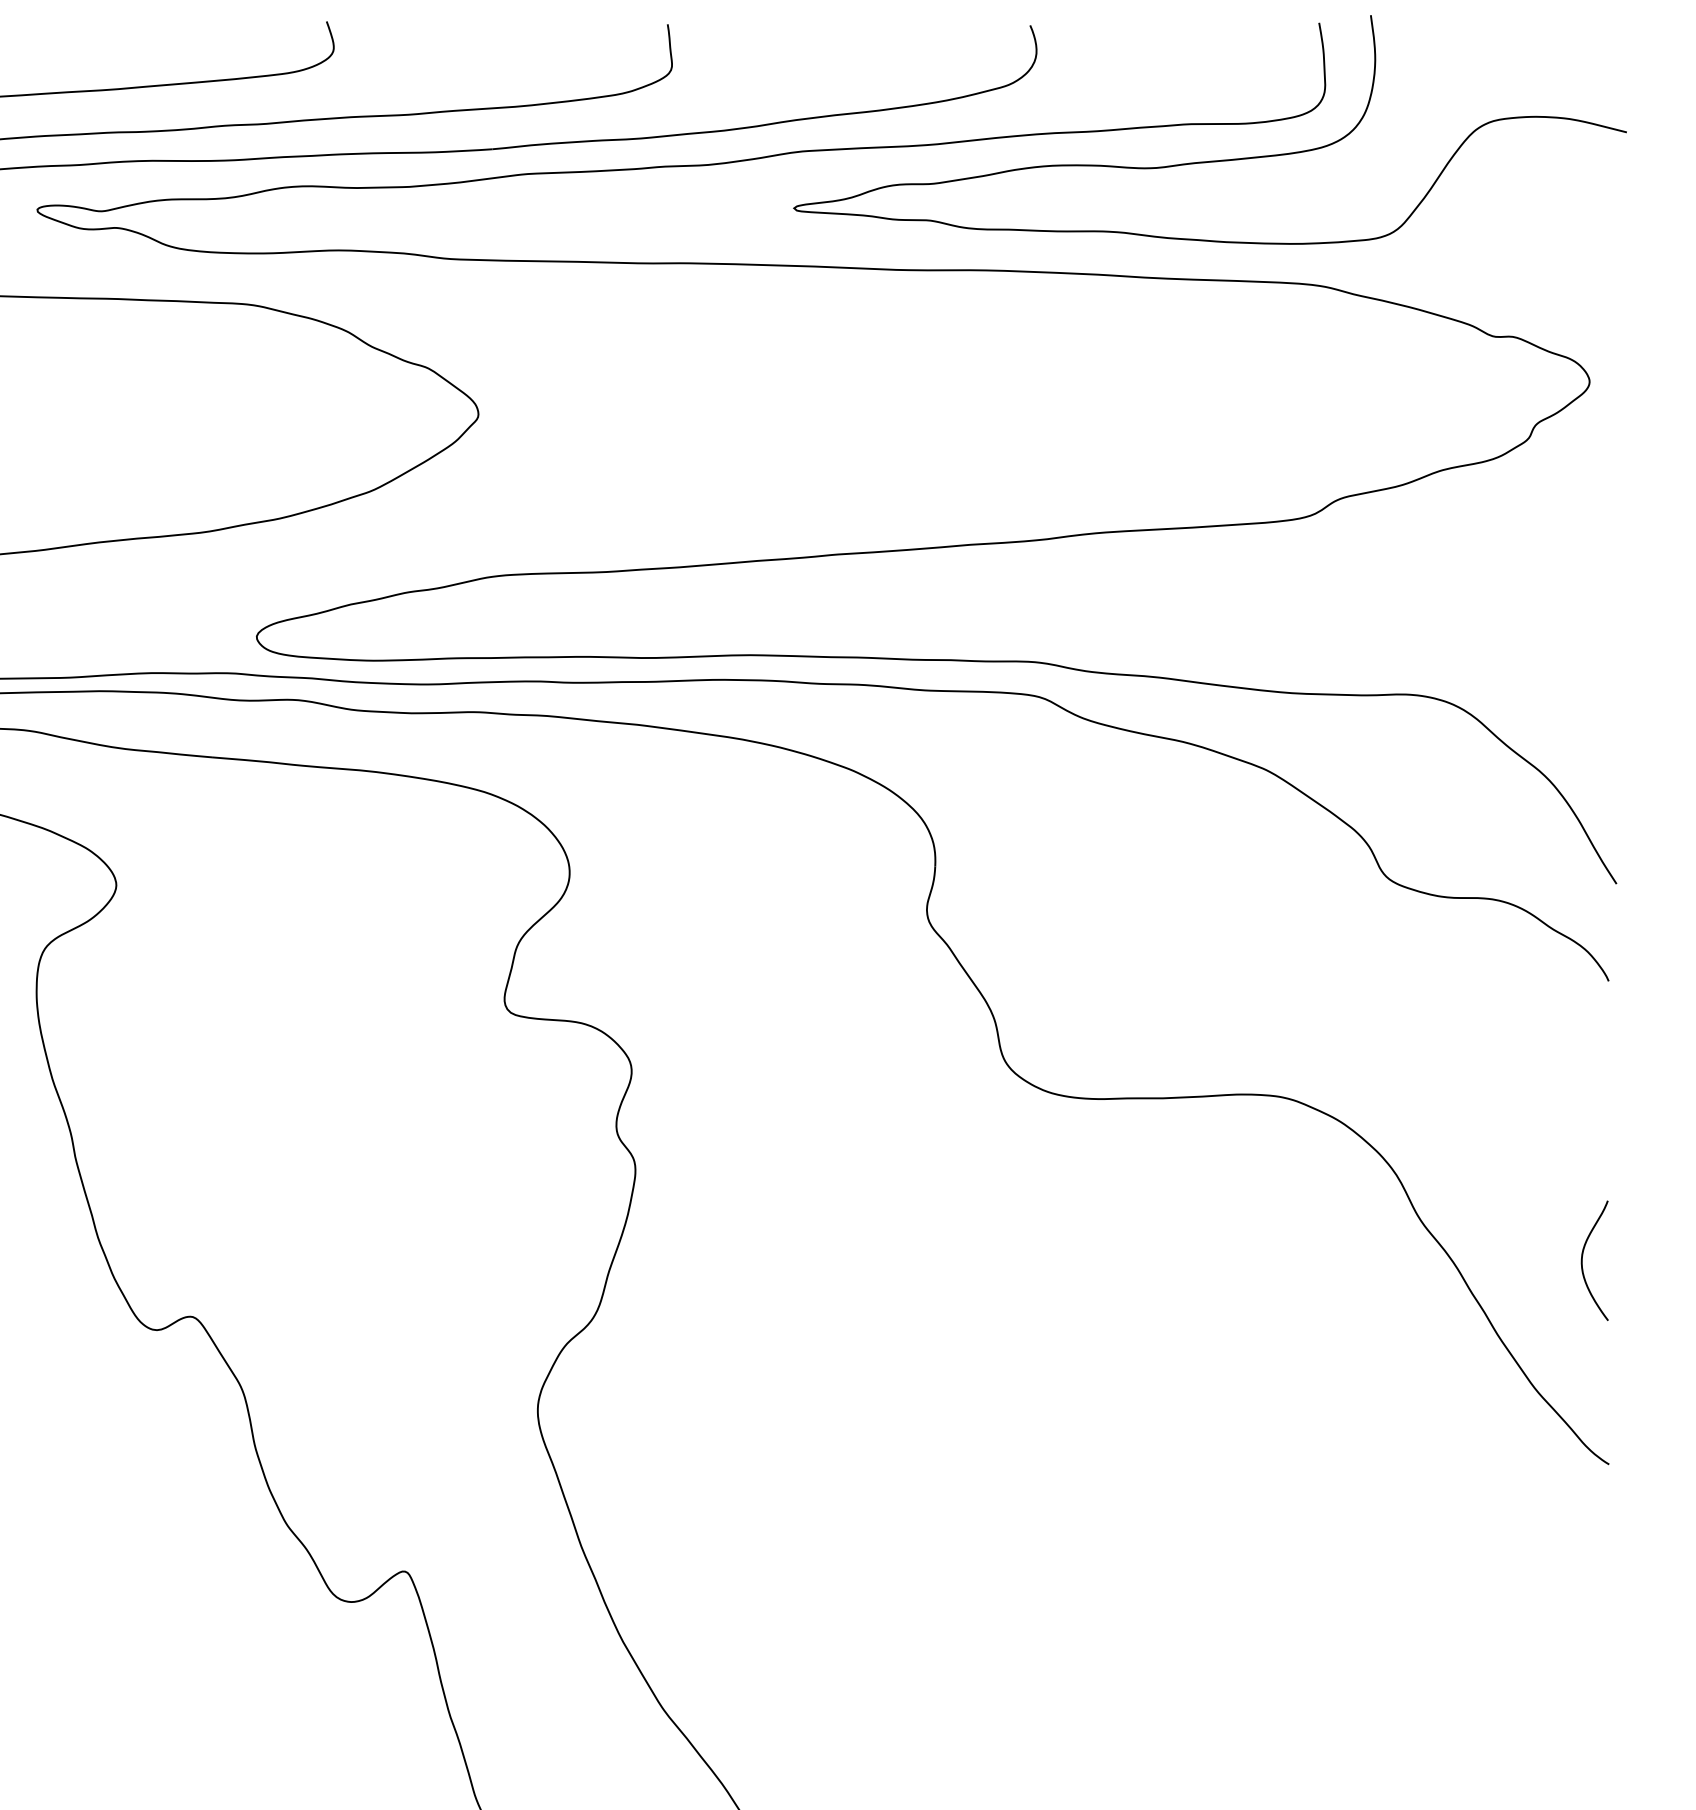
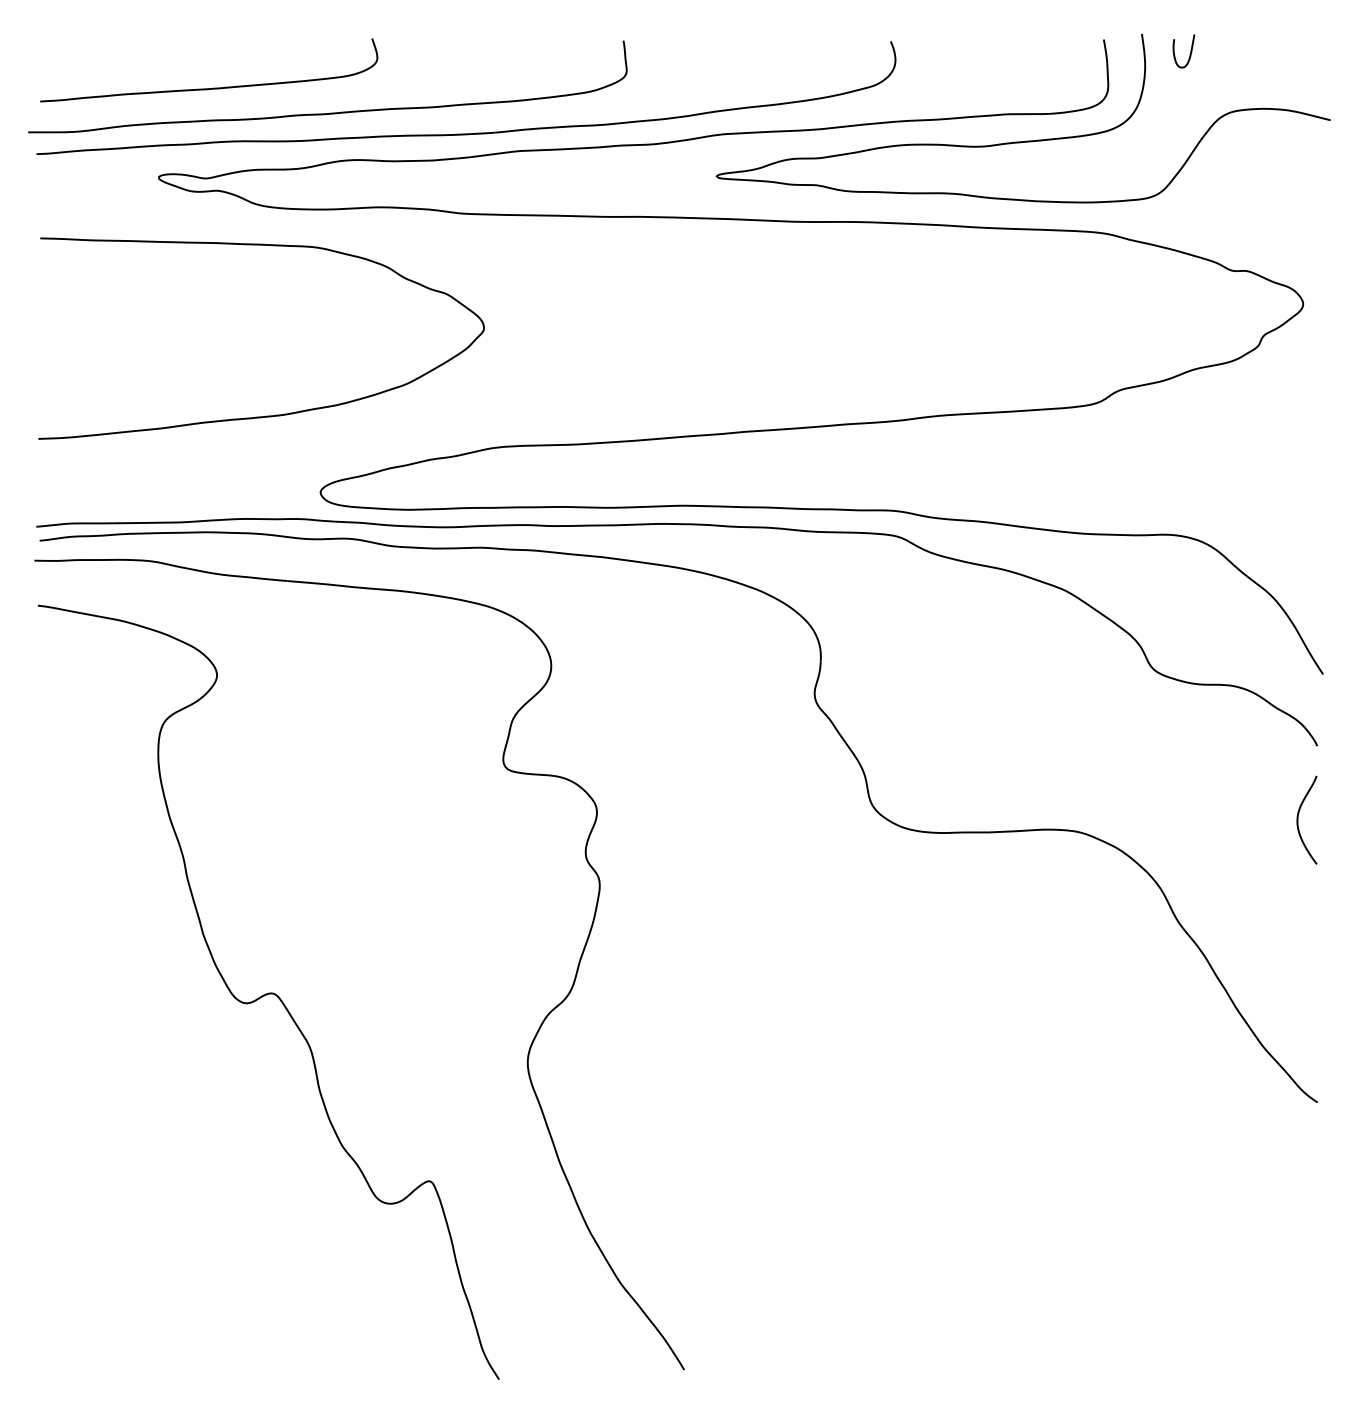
curve: (1435, 43) -> (1189, 54), added
curve: (1583, 1259) -> (1298, 819), moved

